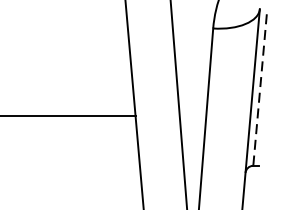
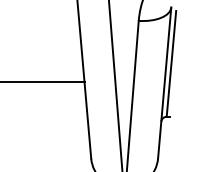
line: (260, 90) -> (171, 64), dashed -> solid

